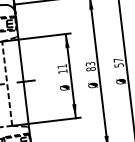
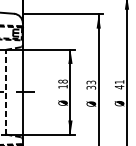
text: (118, 62) -> (119, 84), 57 -> 41
text: (61, 66) -> (62, 81), 11 -> 18
text: (91, 68) -> (91, 87), 83 -> 33

